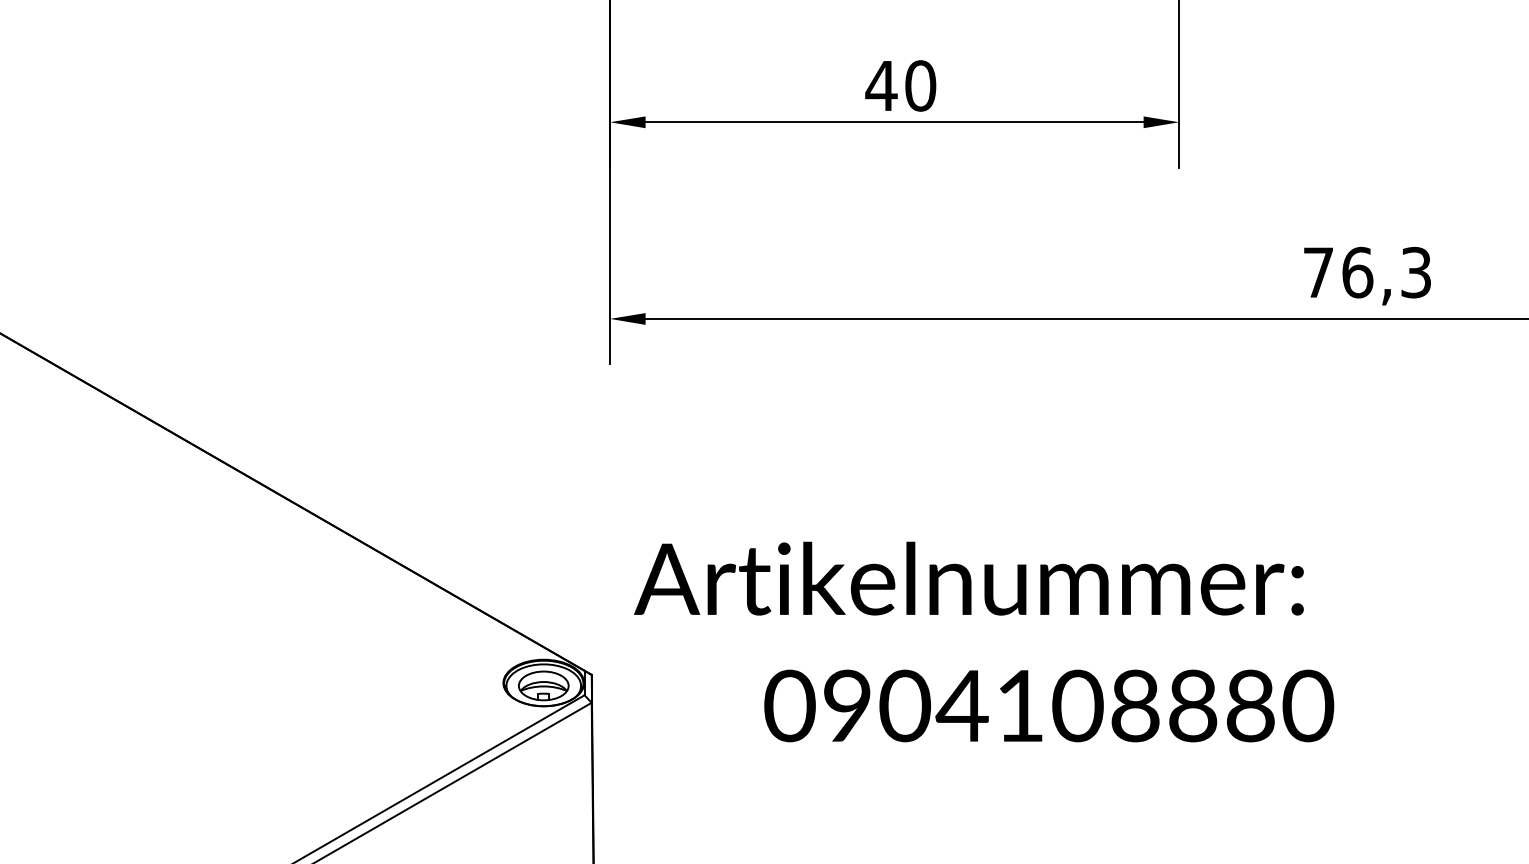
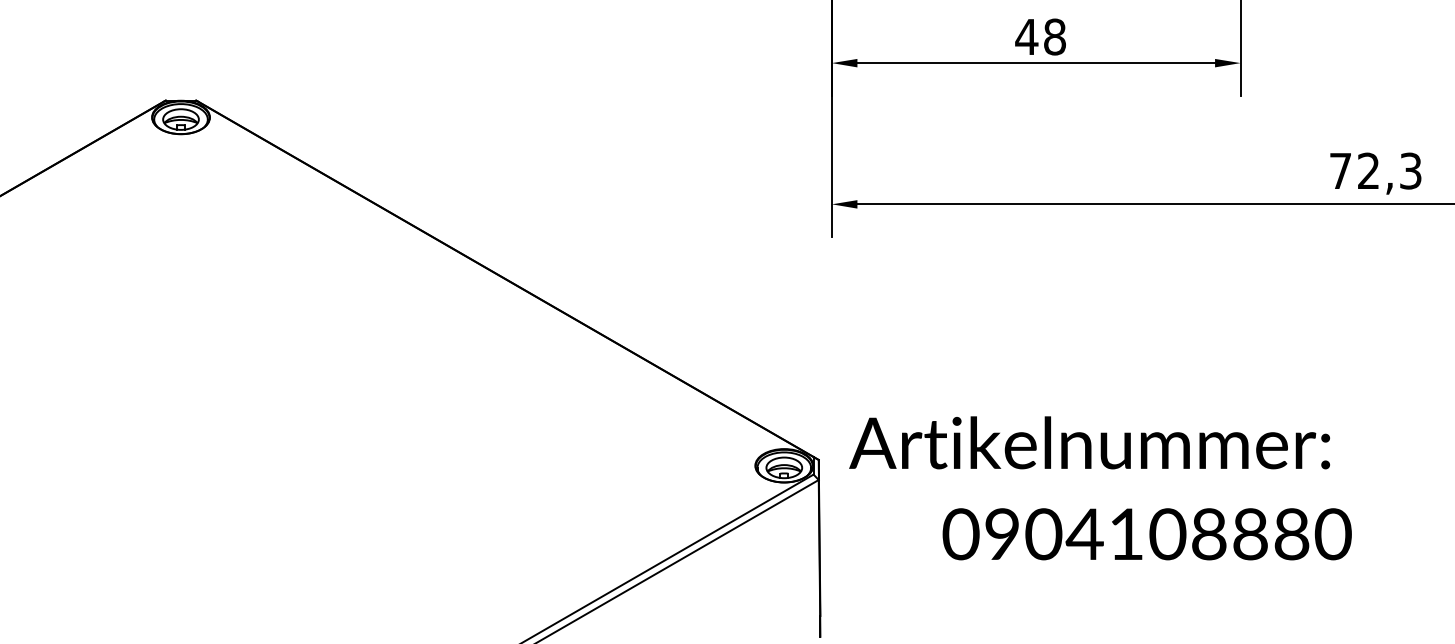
text: (921, 85) -> (1055, 36), 40 -> 48
text: (1358, 271) -> (1369, 170), 76,3 -> 72,3
text: (984, 642) -> (1100, 488), moved

